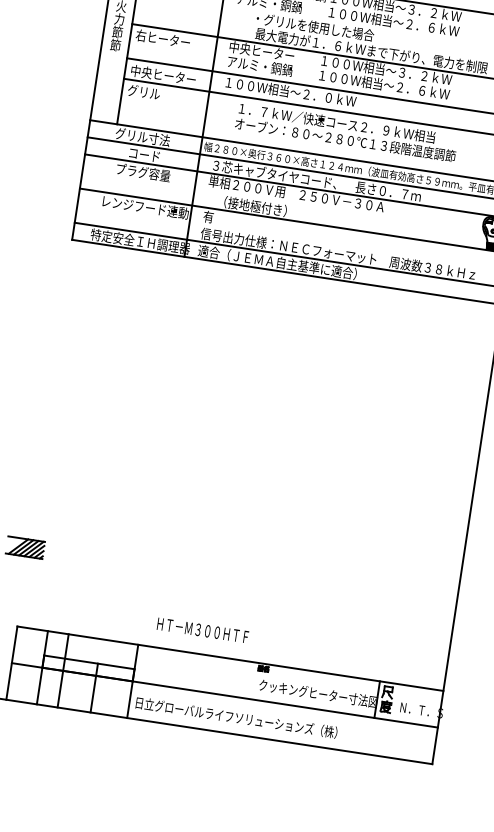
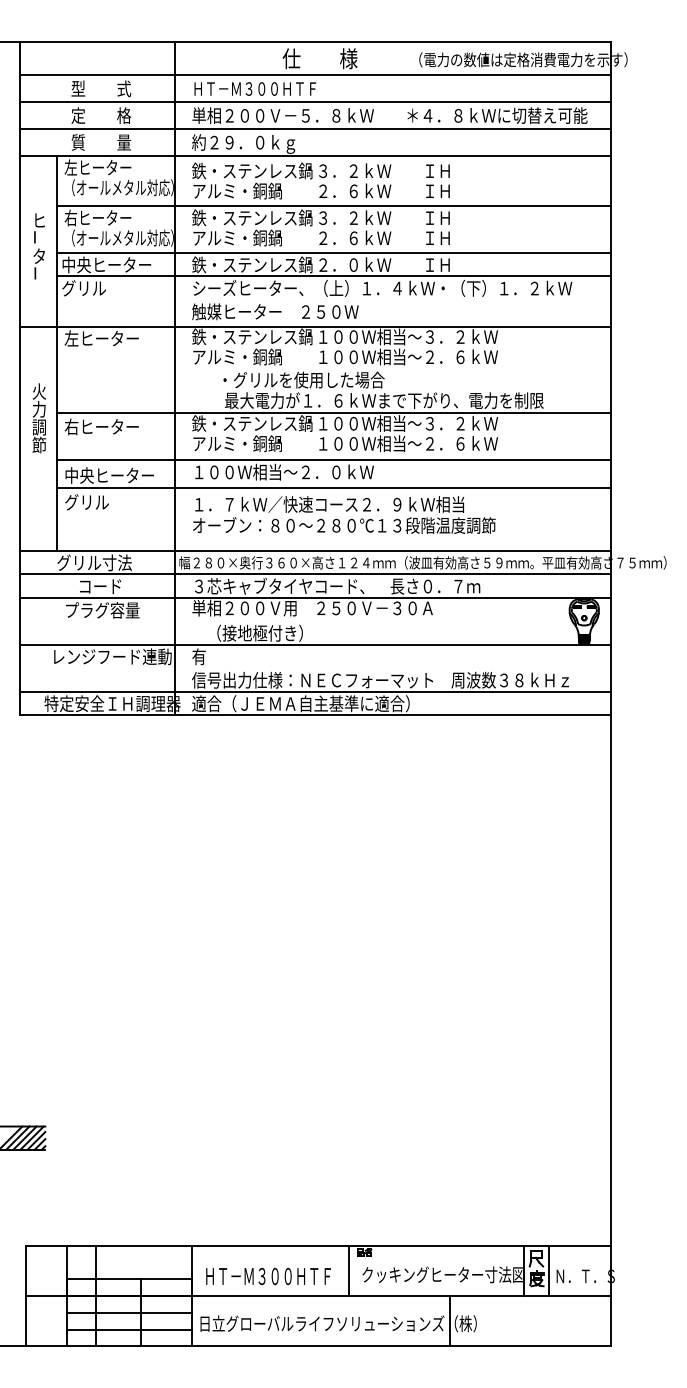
text: (117, 31) -> (39, 426), 節 -> 調
text: (273, 53) -> (252, 423), 中央ヒーター -> 鉄・ステンレス鍋
text: (346, 131) -> (344, 514), moved
text: (202, 630) -> (268, 1276), moved
line: (250, 680) -> (349, 1270), added
line: (85, 686) -> (129, 1312), added
line: (83, 698) -> (129, 1329), added
line: (395, 702) -> (548, 1270), added
line: (317, 728) -> (449, 1321), added

